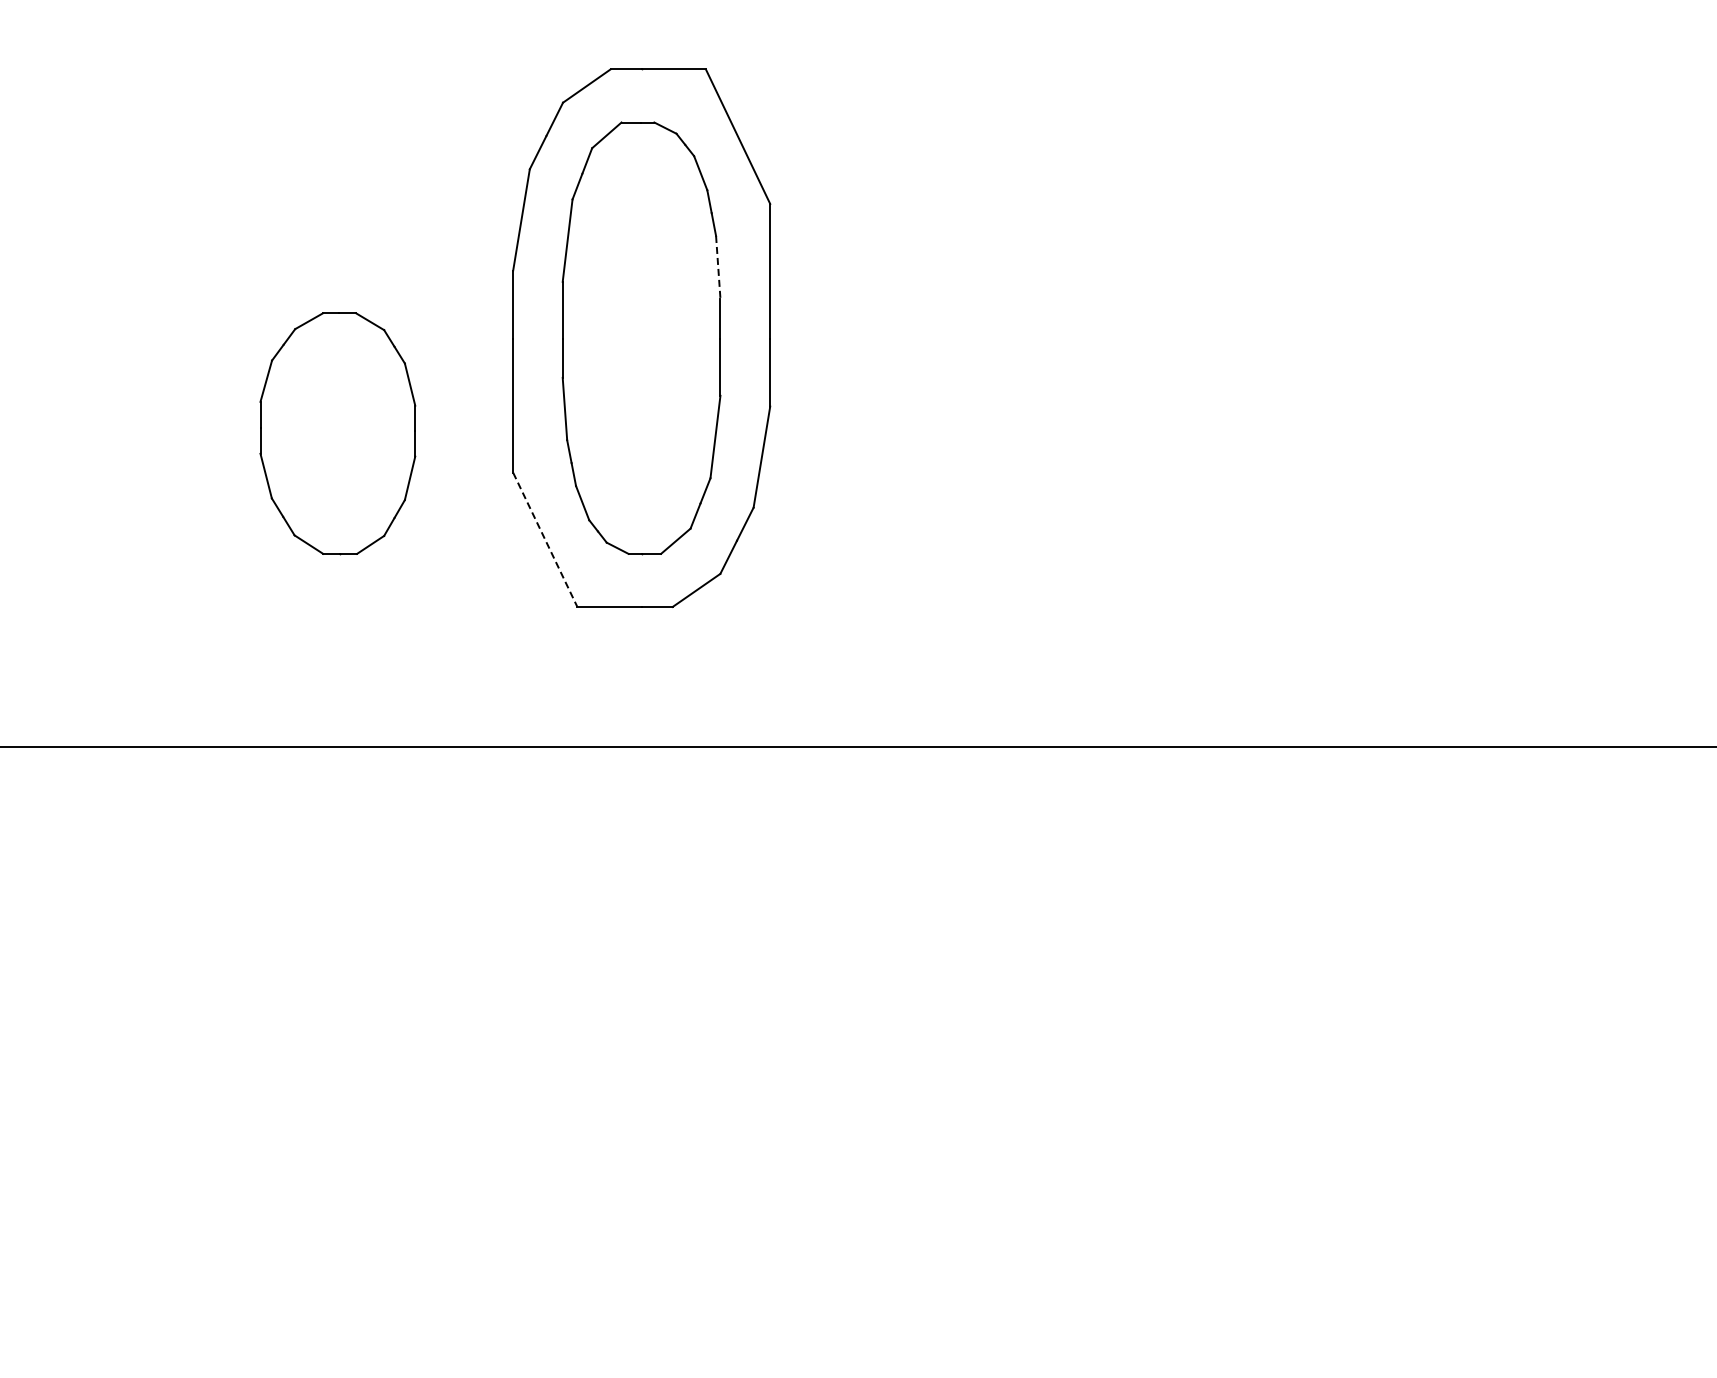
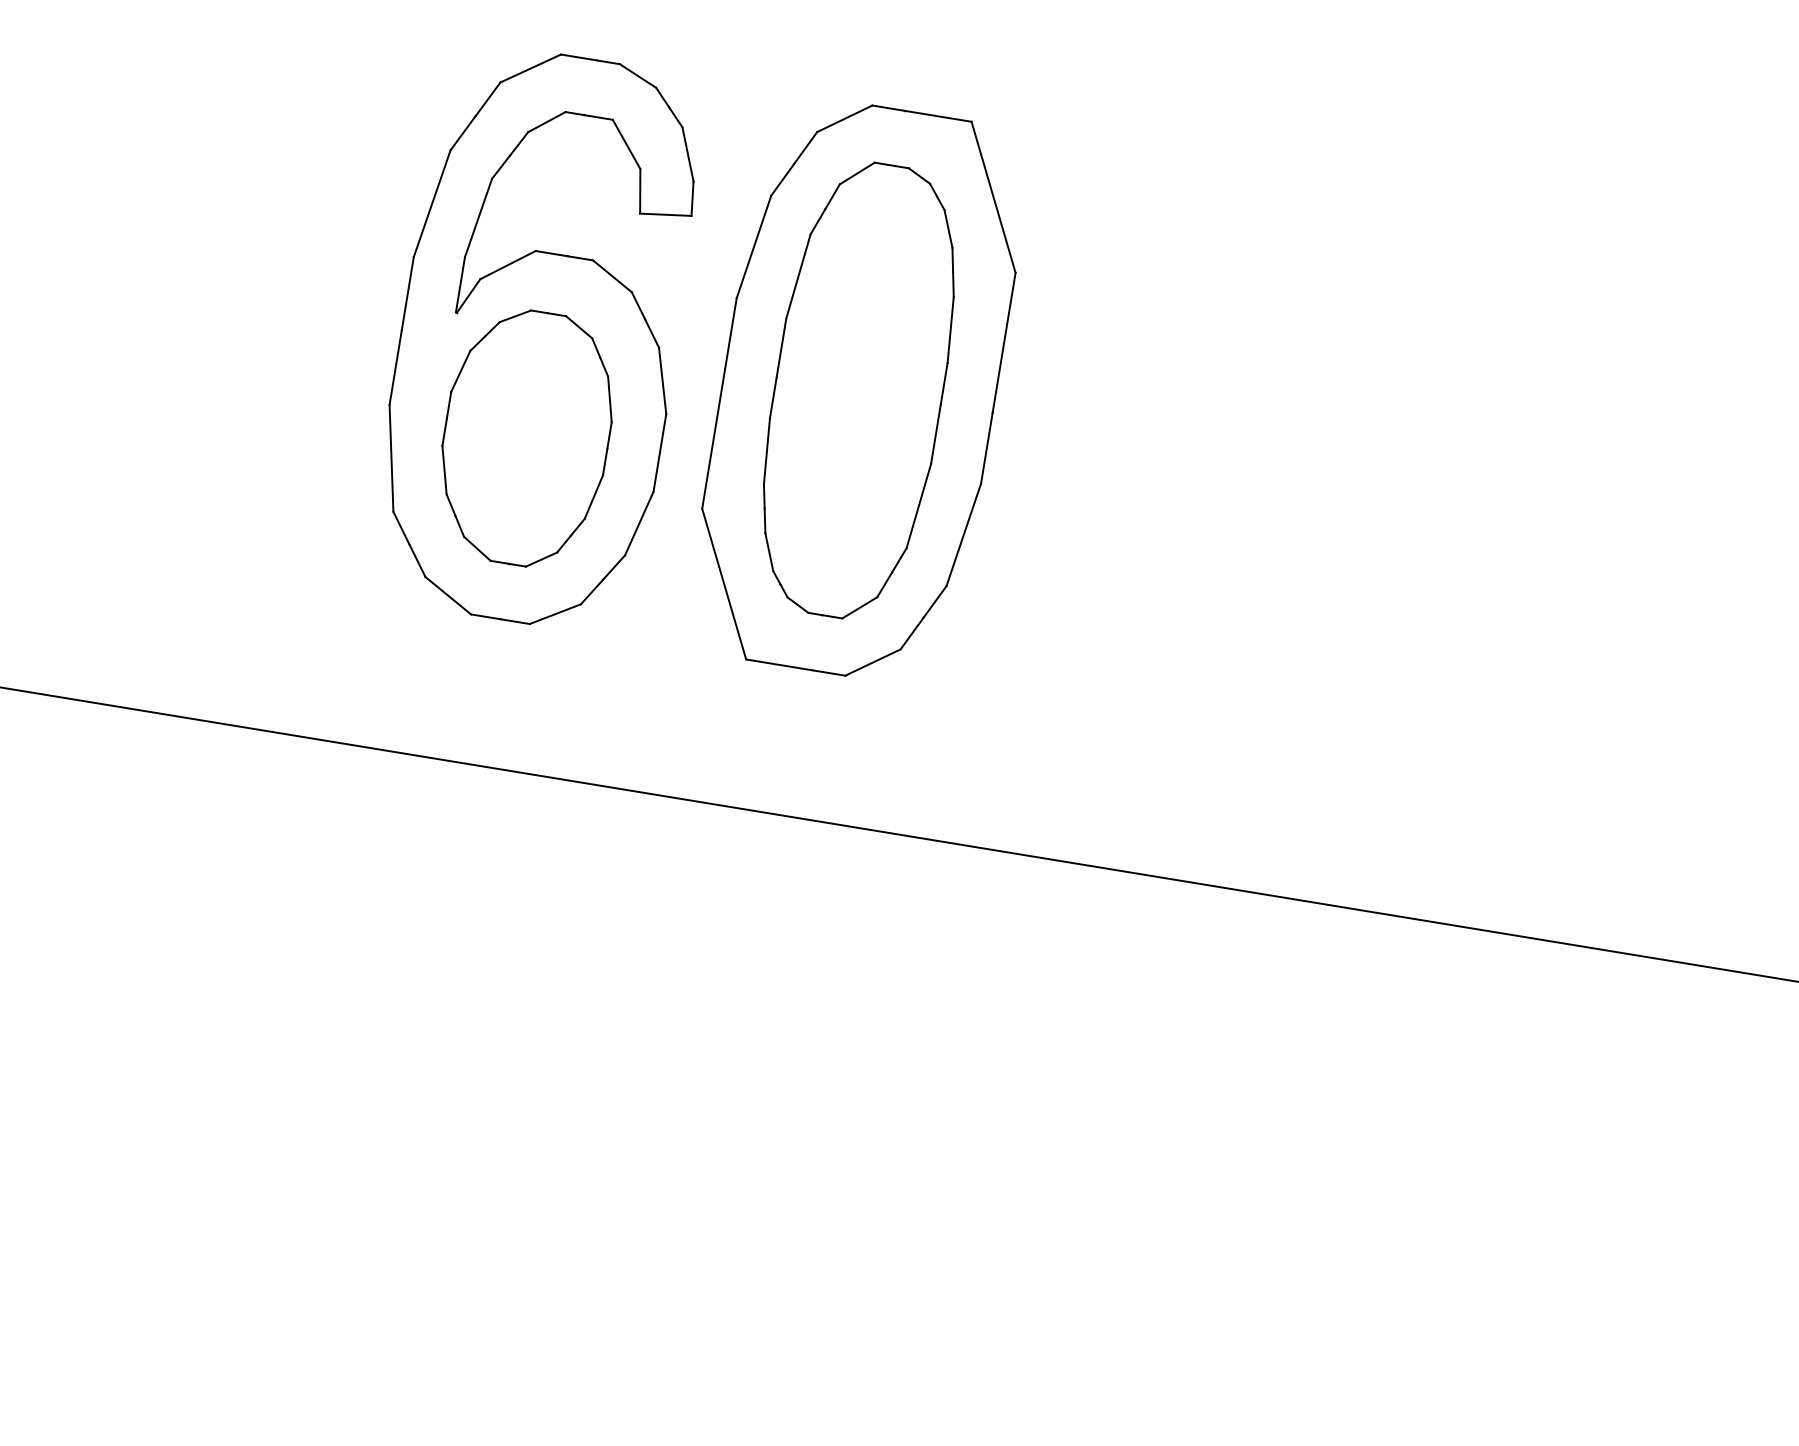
line: (718, 267) -> (950, 330), dashed -> solid
part: (334, 337) -> (539, 337), added
line: (545, 540) -> (724, 584), dashed -> solid

